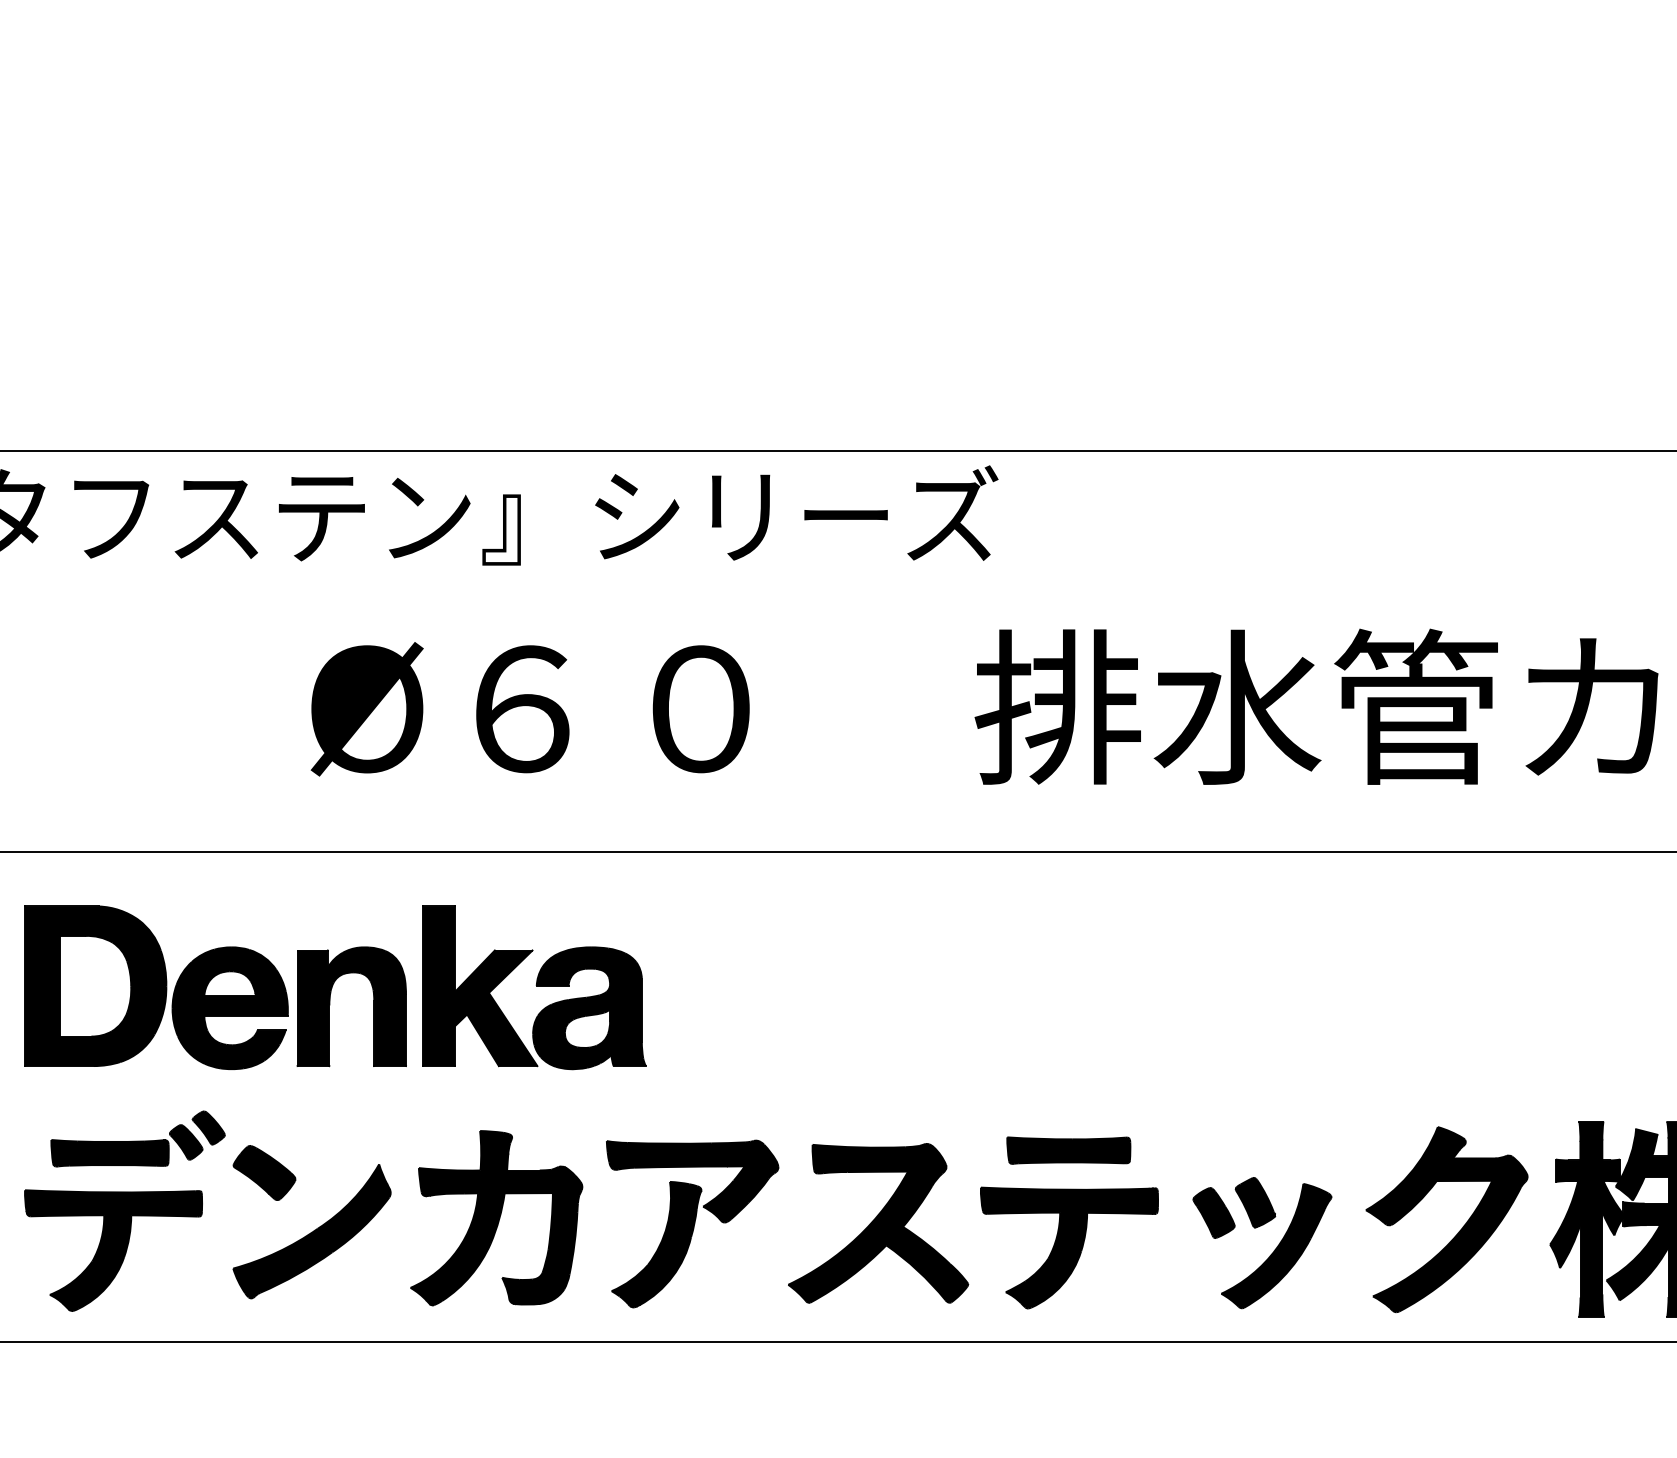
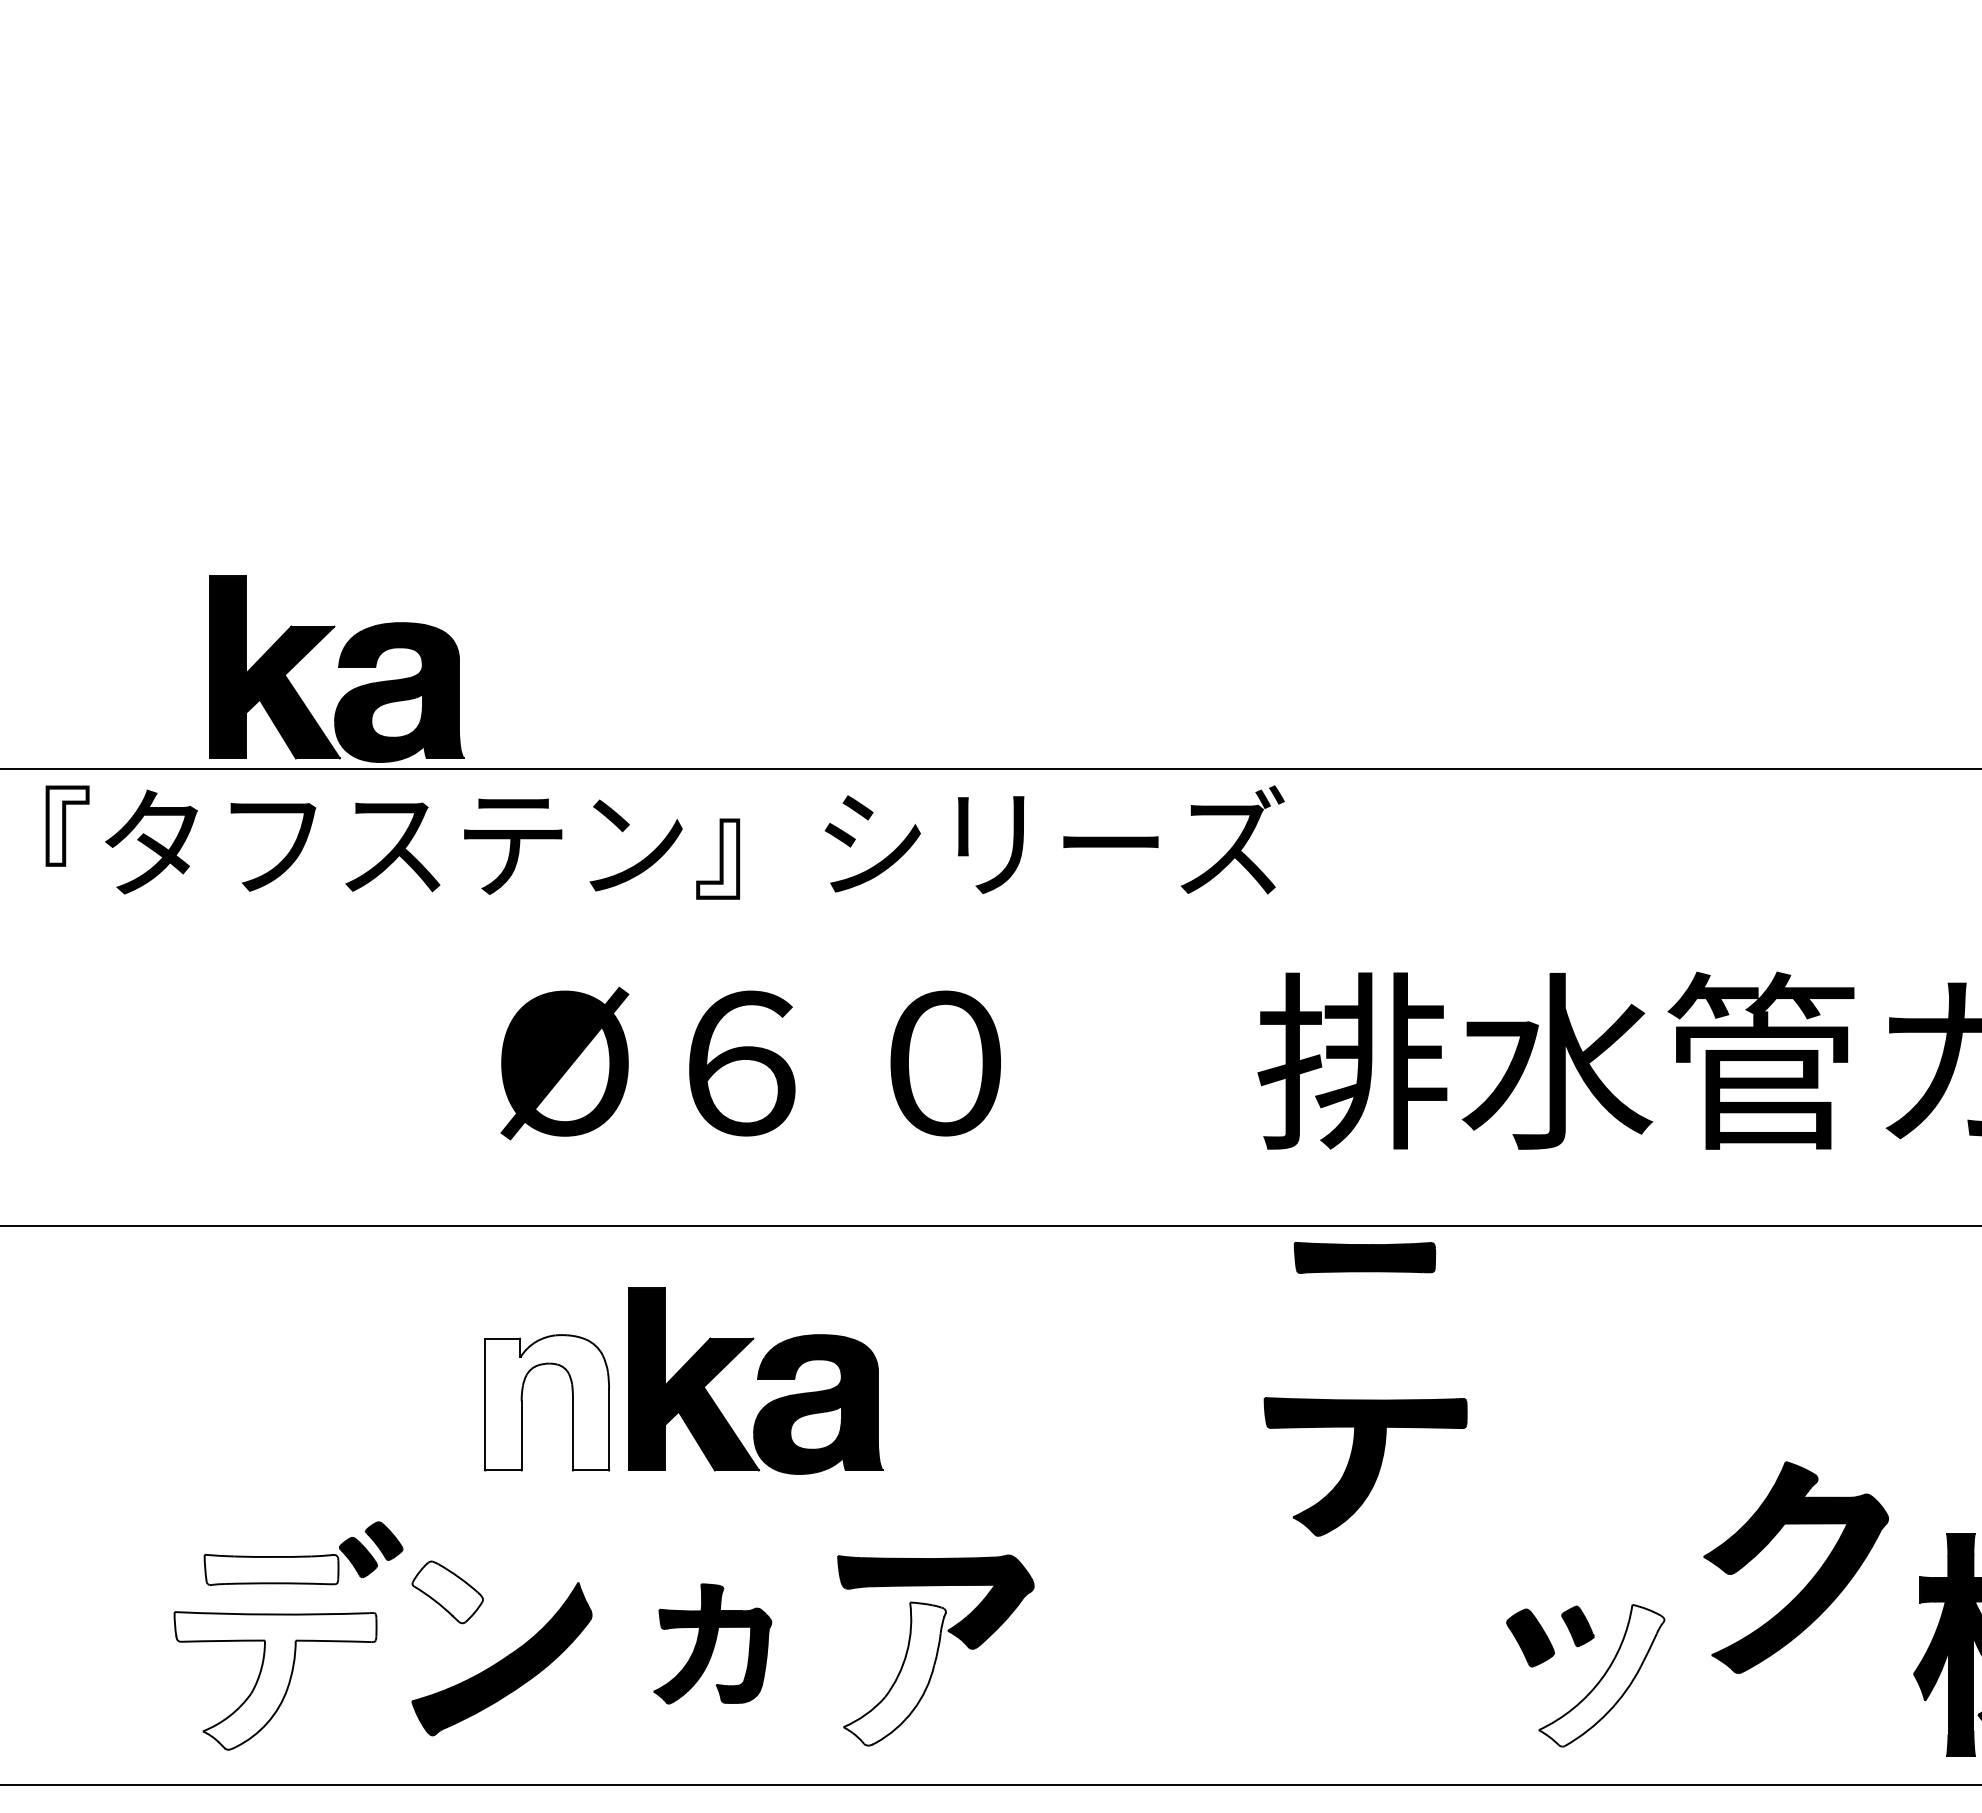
part: (166, 362) -> (336, 668), added
part: (156, 987) -> (324, 1380), removed
fill: (352, 1006) -> (547, 1402), removed
part: (1068, 1150) -> (1364, 1257), moved
fill: (109, 1152) -> (271, 1569), removed
fill: (264, 1173) -> (447, 1592), removed
part: (1255, 1202) -> (1577, 1626), size x0.7
part: (496, 1217) -> (712, 1643), size x0.6
part: (878, 1223) -> (1147, 1649), removed
part: (1461, 1228) -> (1812, 1577), moved
fill: (656, 1244) -> (894, 1673), removed
fill: (1276, 1245) -> (1601, 1675), removed
part: (1069, 1247) -> (1365, 1466), moved
fill: (113, 1250) -> (275, 1680), removed

